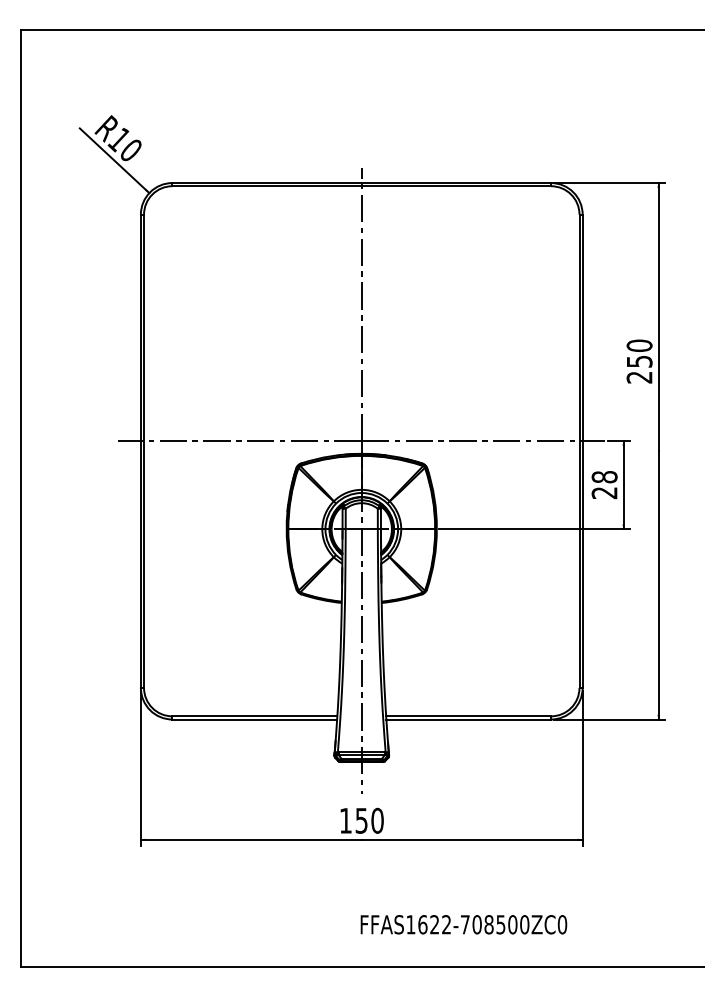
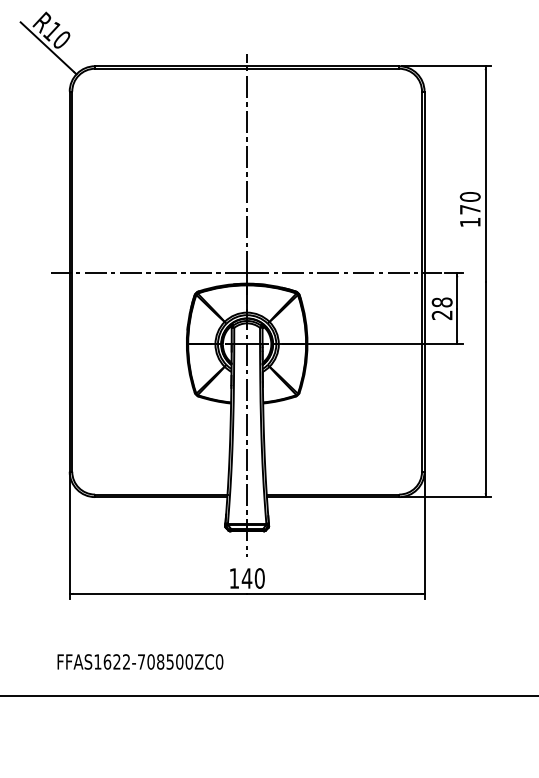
text: (639, 369) -> (470, 215), 250 -> 170
text: (361, 820) -> (246, 578), 150 -> 140
text: (463, 924) -> (140, 661), moved

